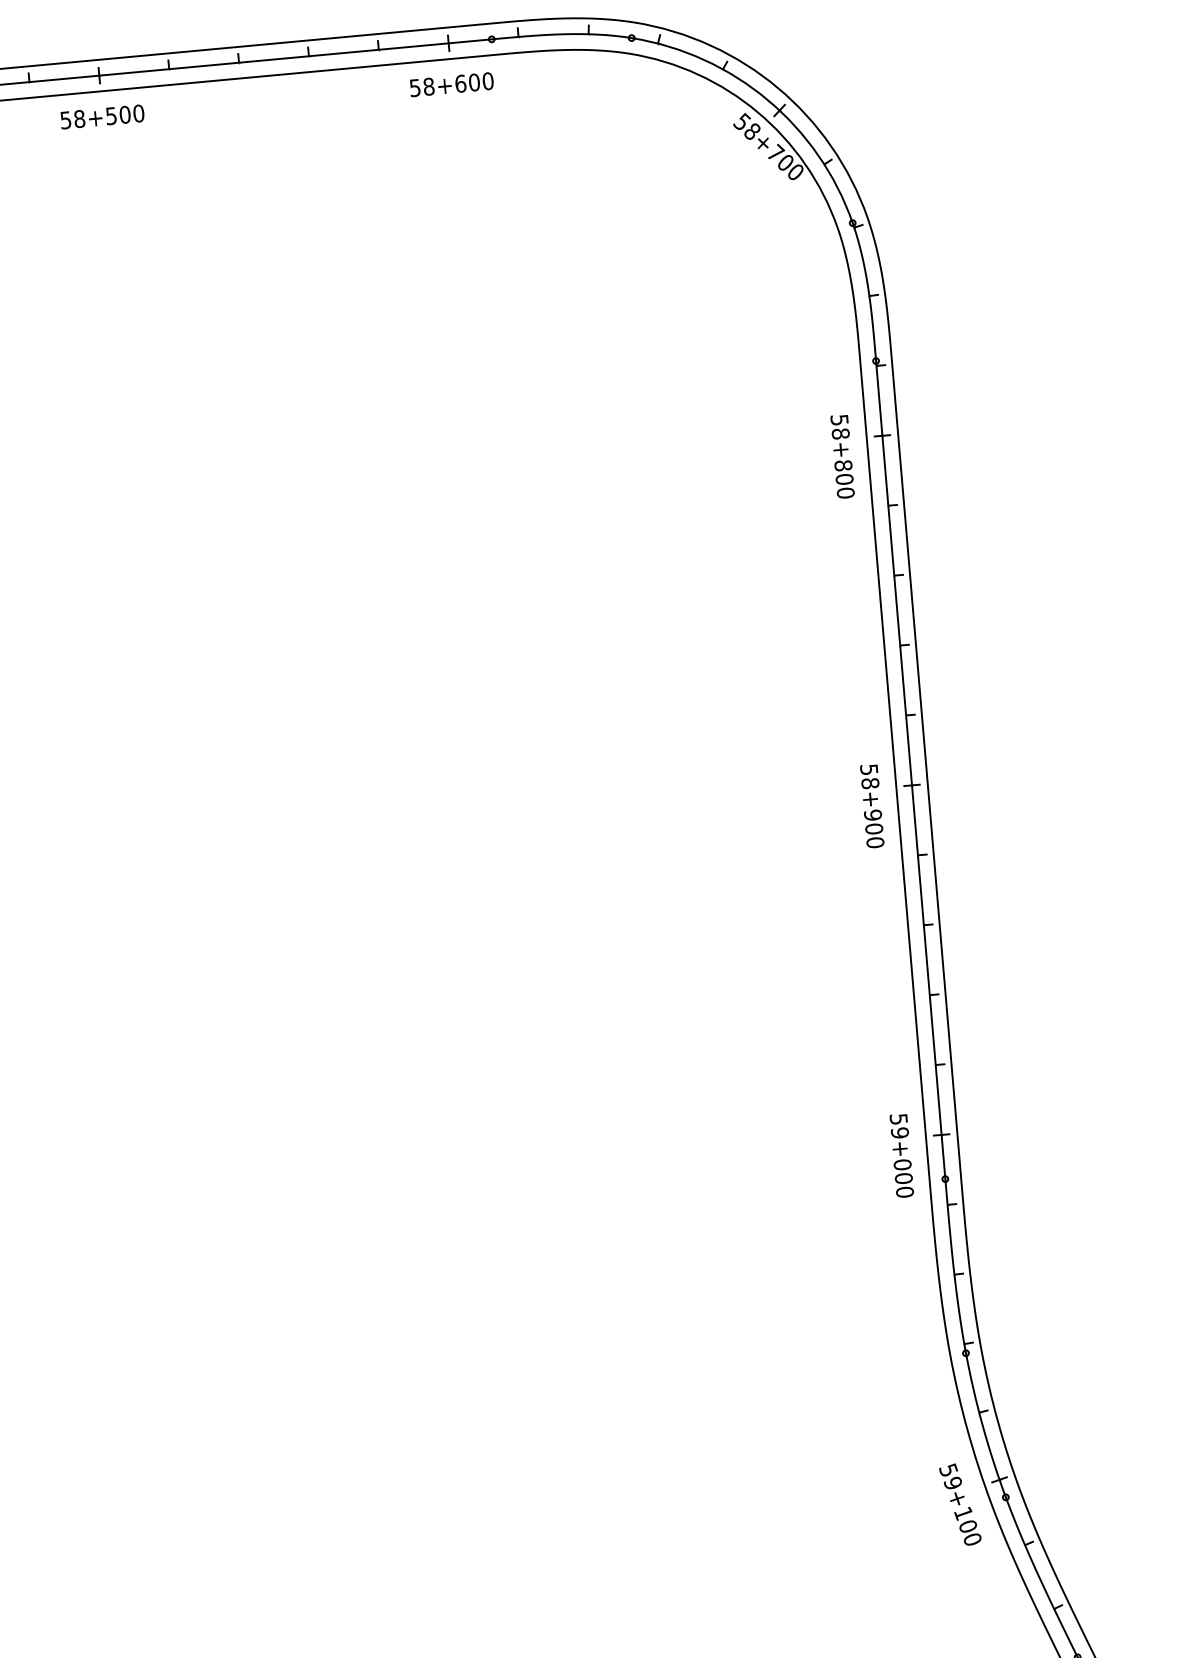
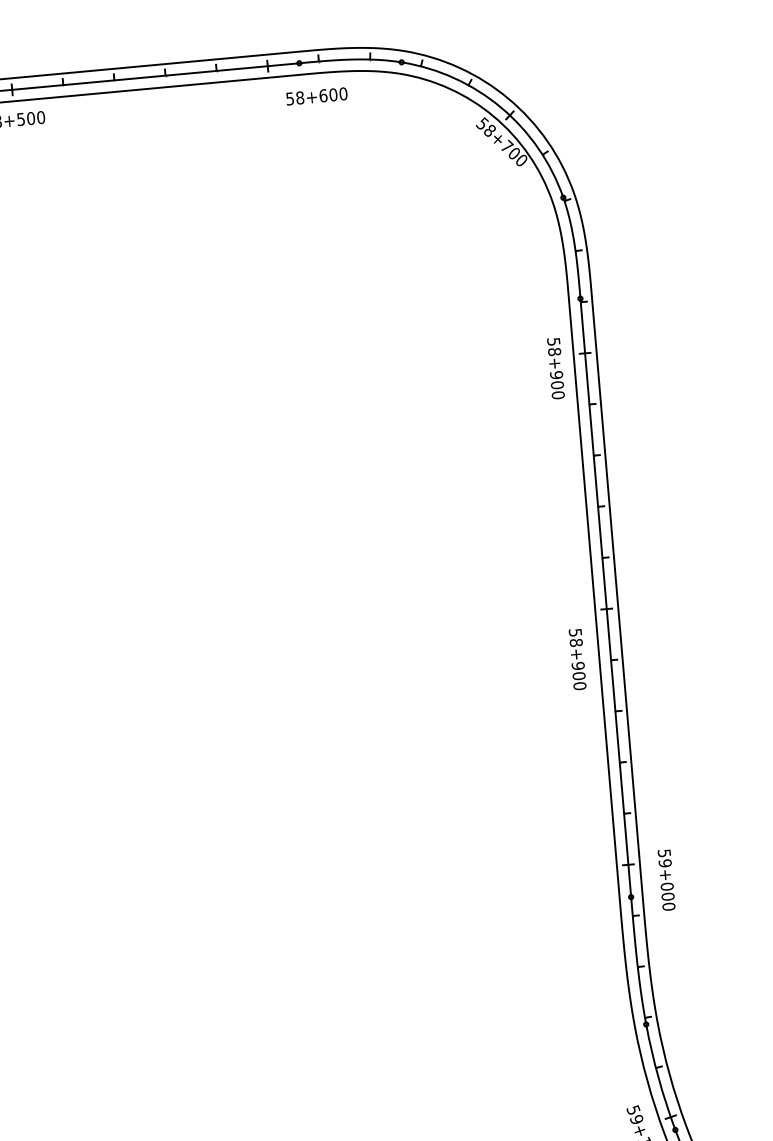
text: (451, 84) -> (316, 96), moved
text: (843, 465) -> (556, 375), 58+800 -> 58+900
text: (872, 806) -> (577, 659), moved
text: (901, 1155) -> (666, 879), moved

